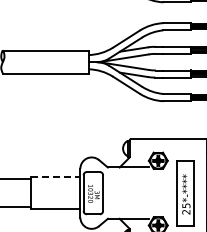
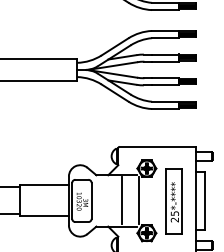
line: (55, 176) -> (44, 184), dashed -> solid
line: (132, 192) -> (121, 200), added
line: (150, 192) -> (139, 200), added

